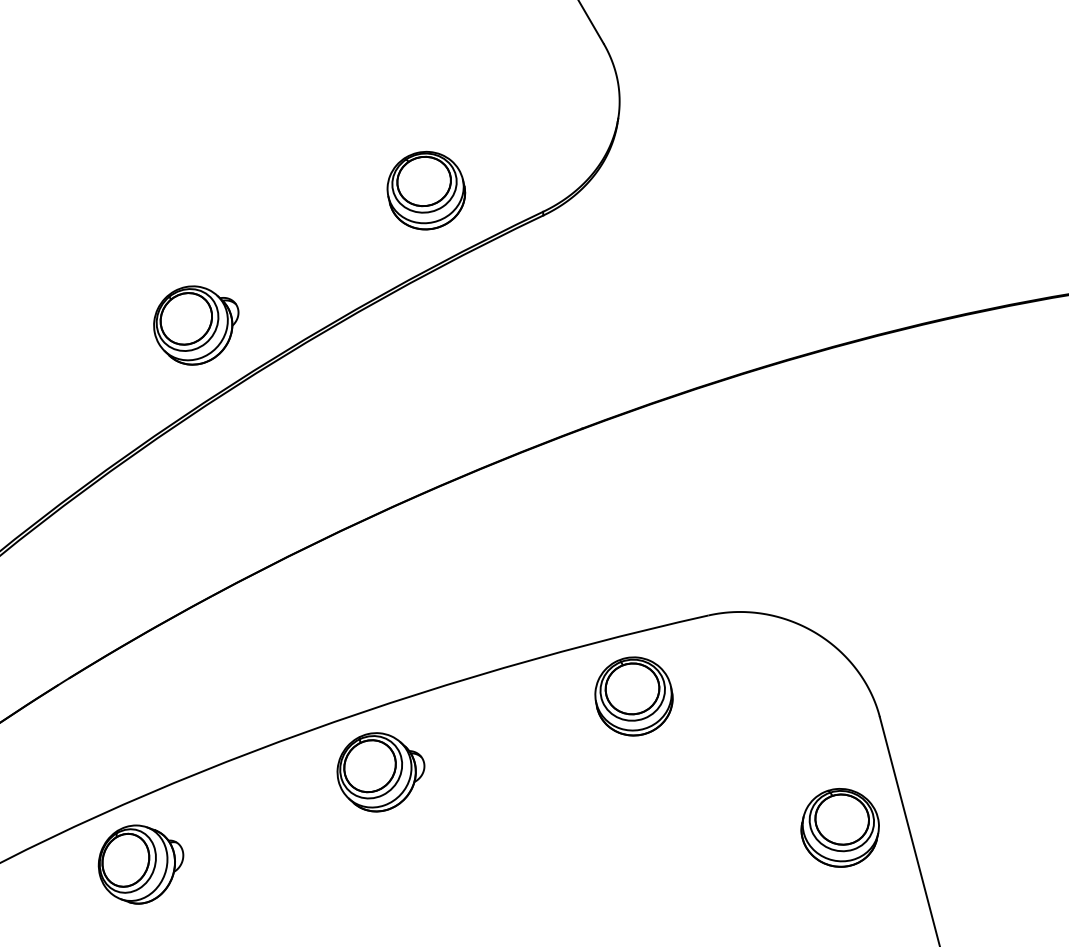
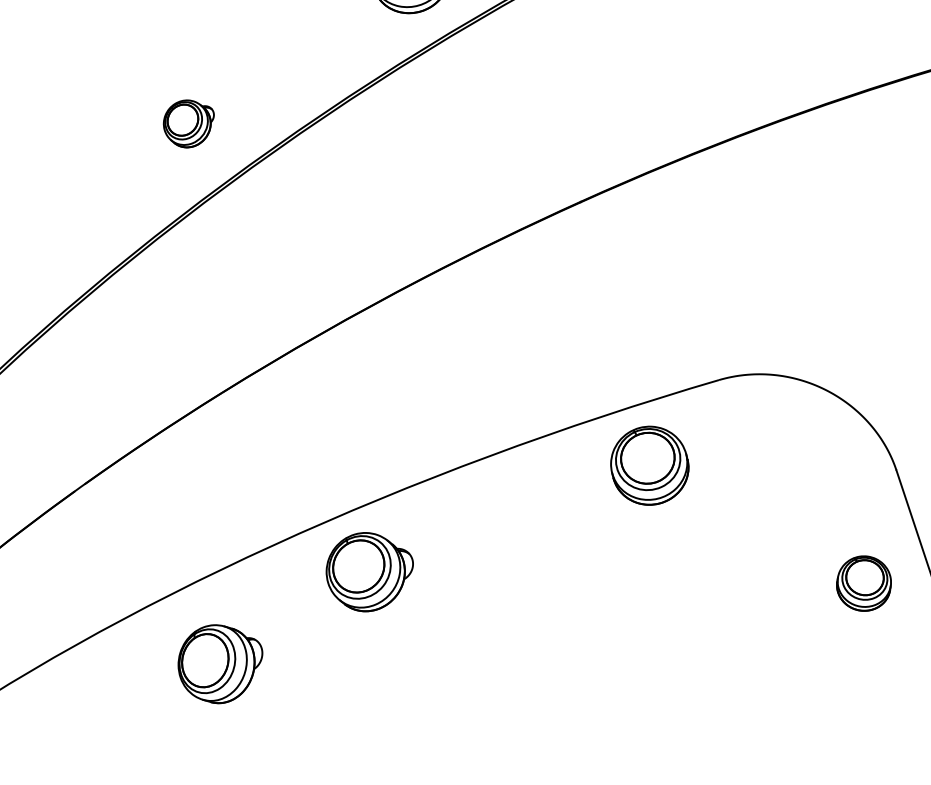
part: (196, 325) -> (189, 123), size x0.6
part: (380, 772) -> (369, 572), moved
part: (839, 827) -> (863, 583), size x0.7
part: (140, 864) -> (220, 663), moved

